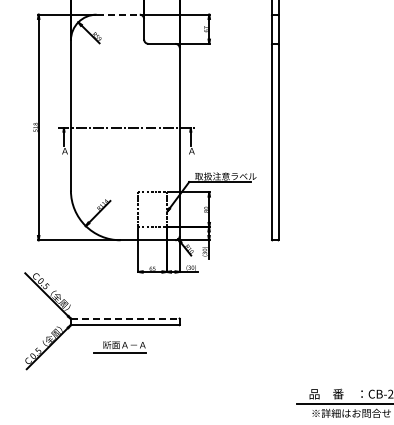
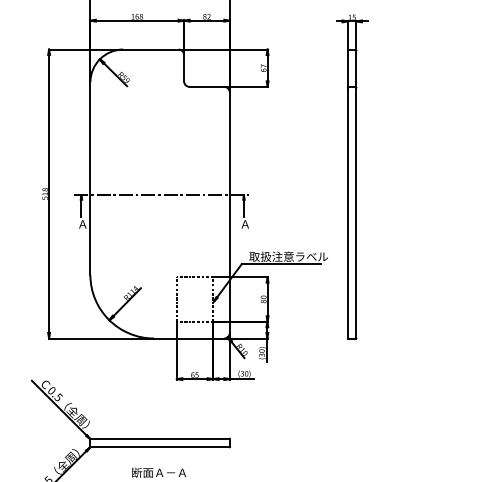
line: (118, 14) -> (151, 49), dashed -> solid
line: (125, 318) -> (160, 438), dashed -> solid

